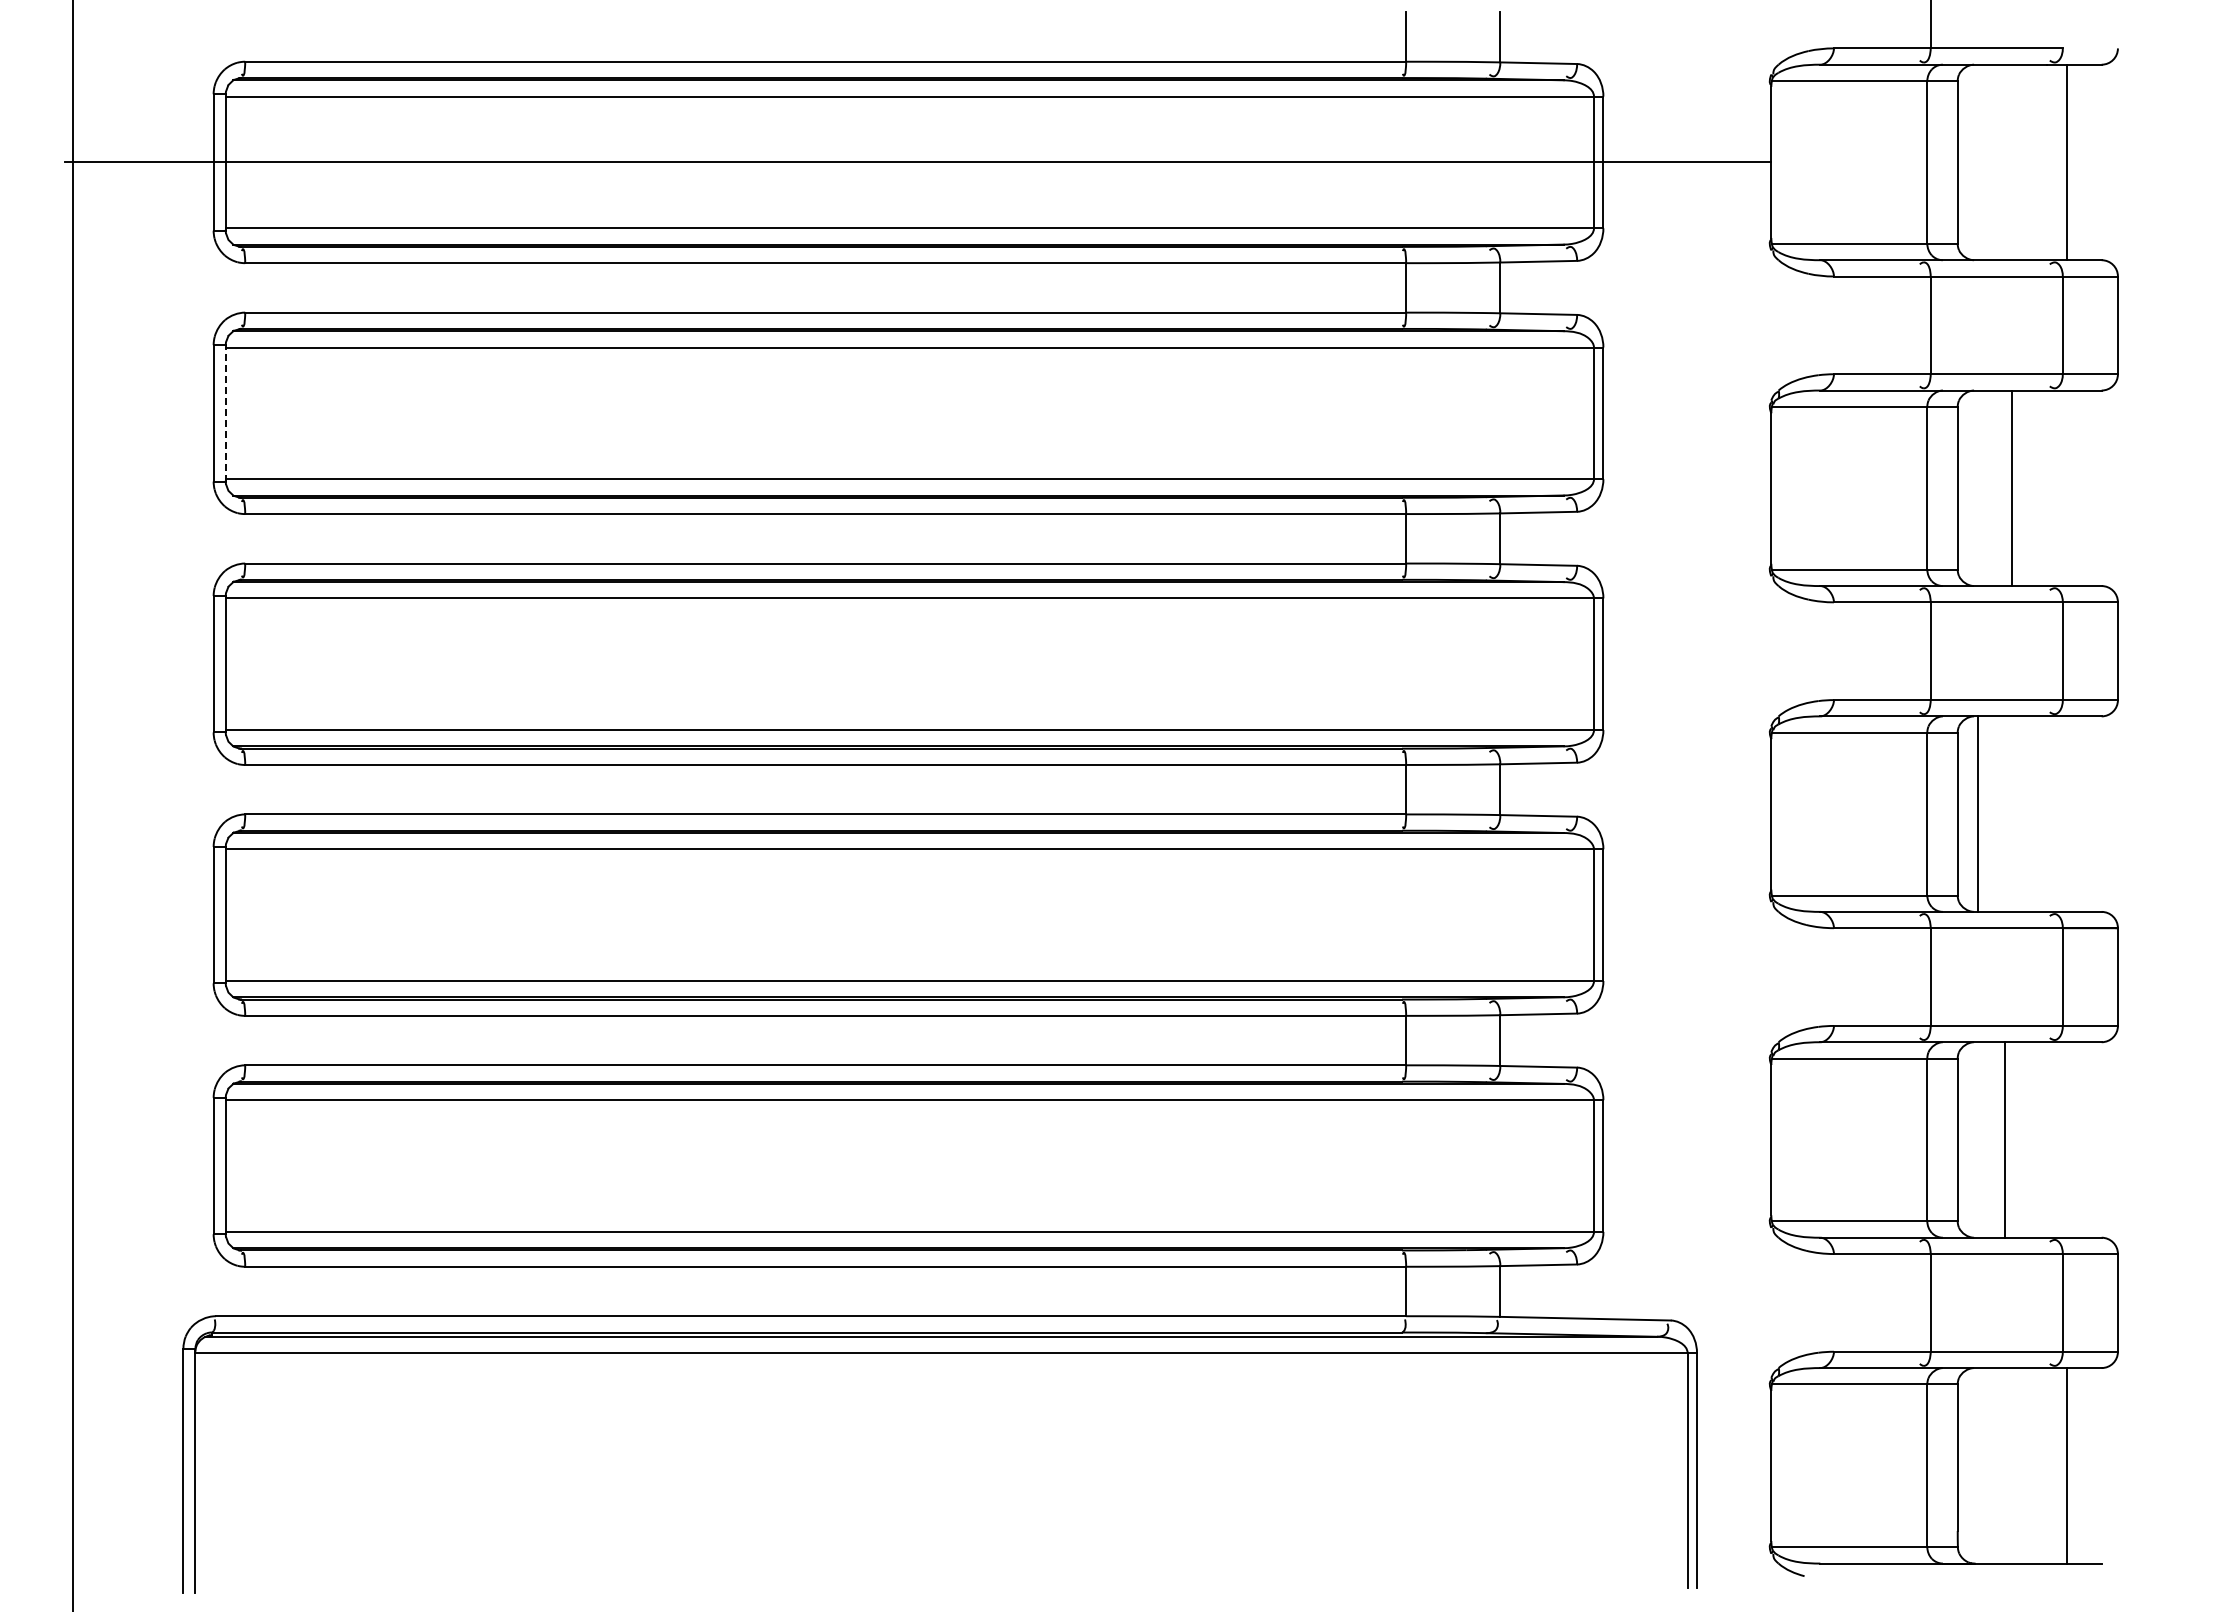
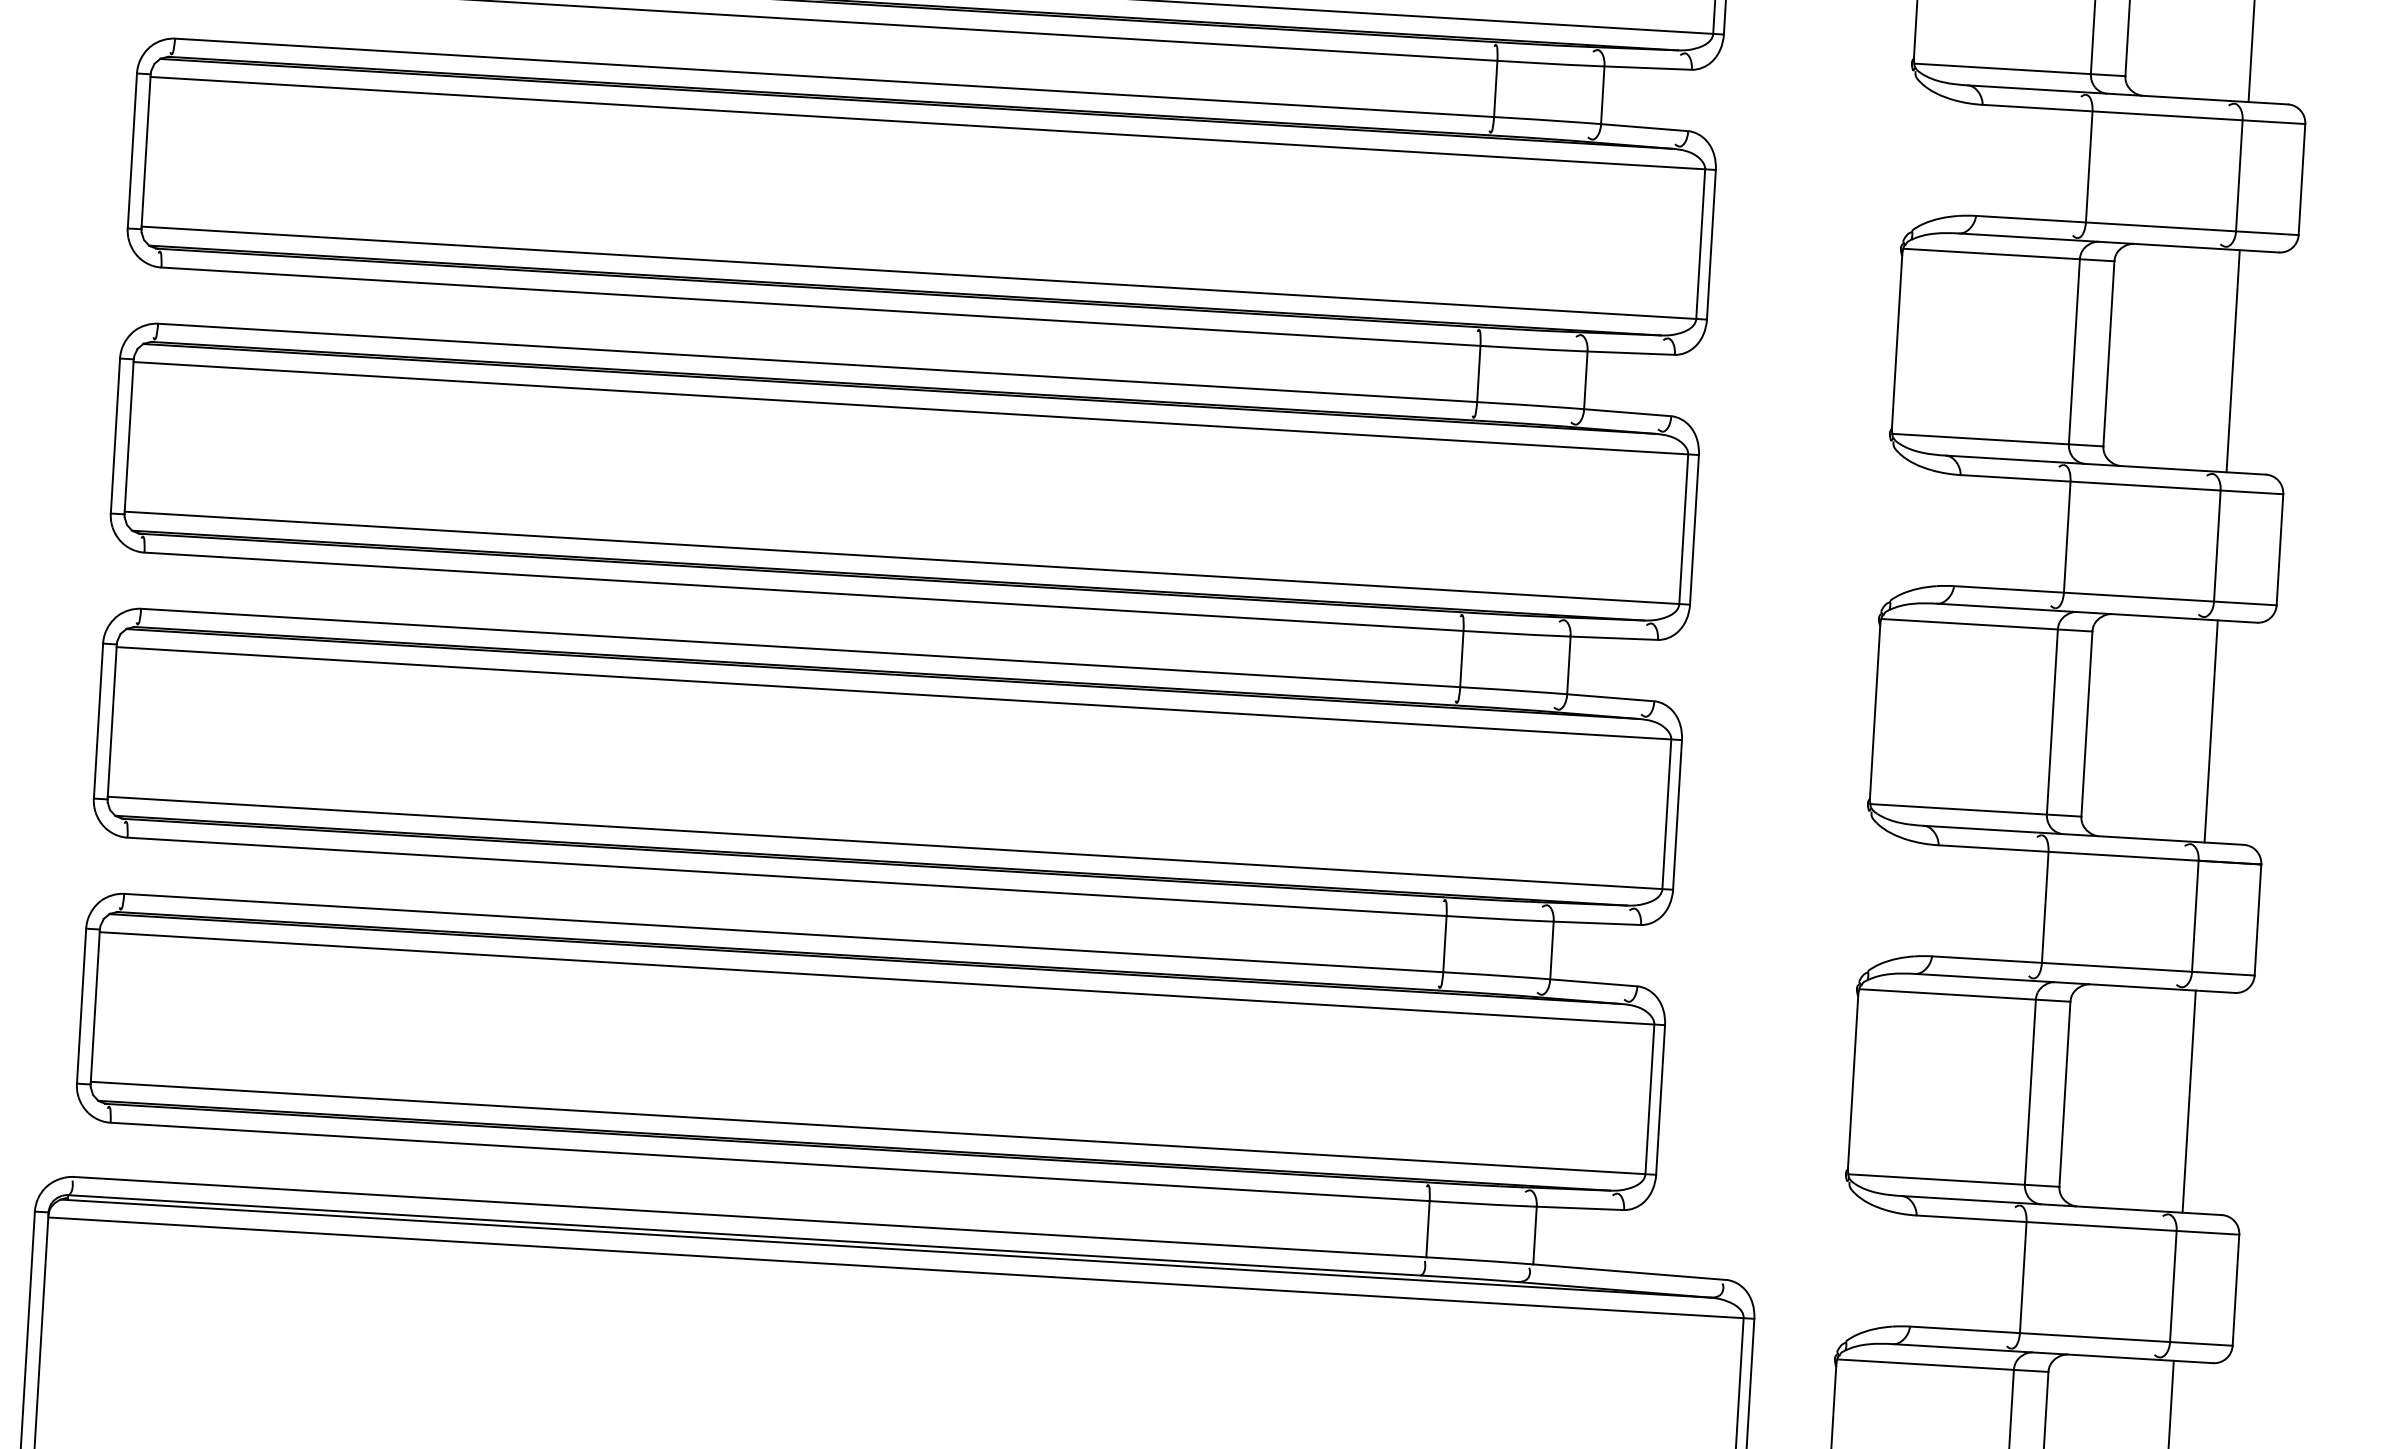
line: (225, 412) -> (145, 150), dashed -> solid
line: (2012, 488) -> (2233, 361), moved
line: (1978, 813) -> (2211, 730), moved
line: (2005, 1139) -> (2189, 1101), moved

